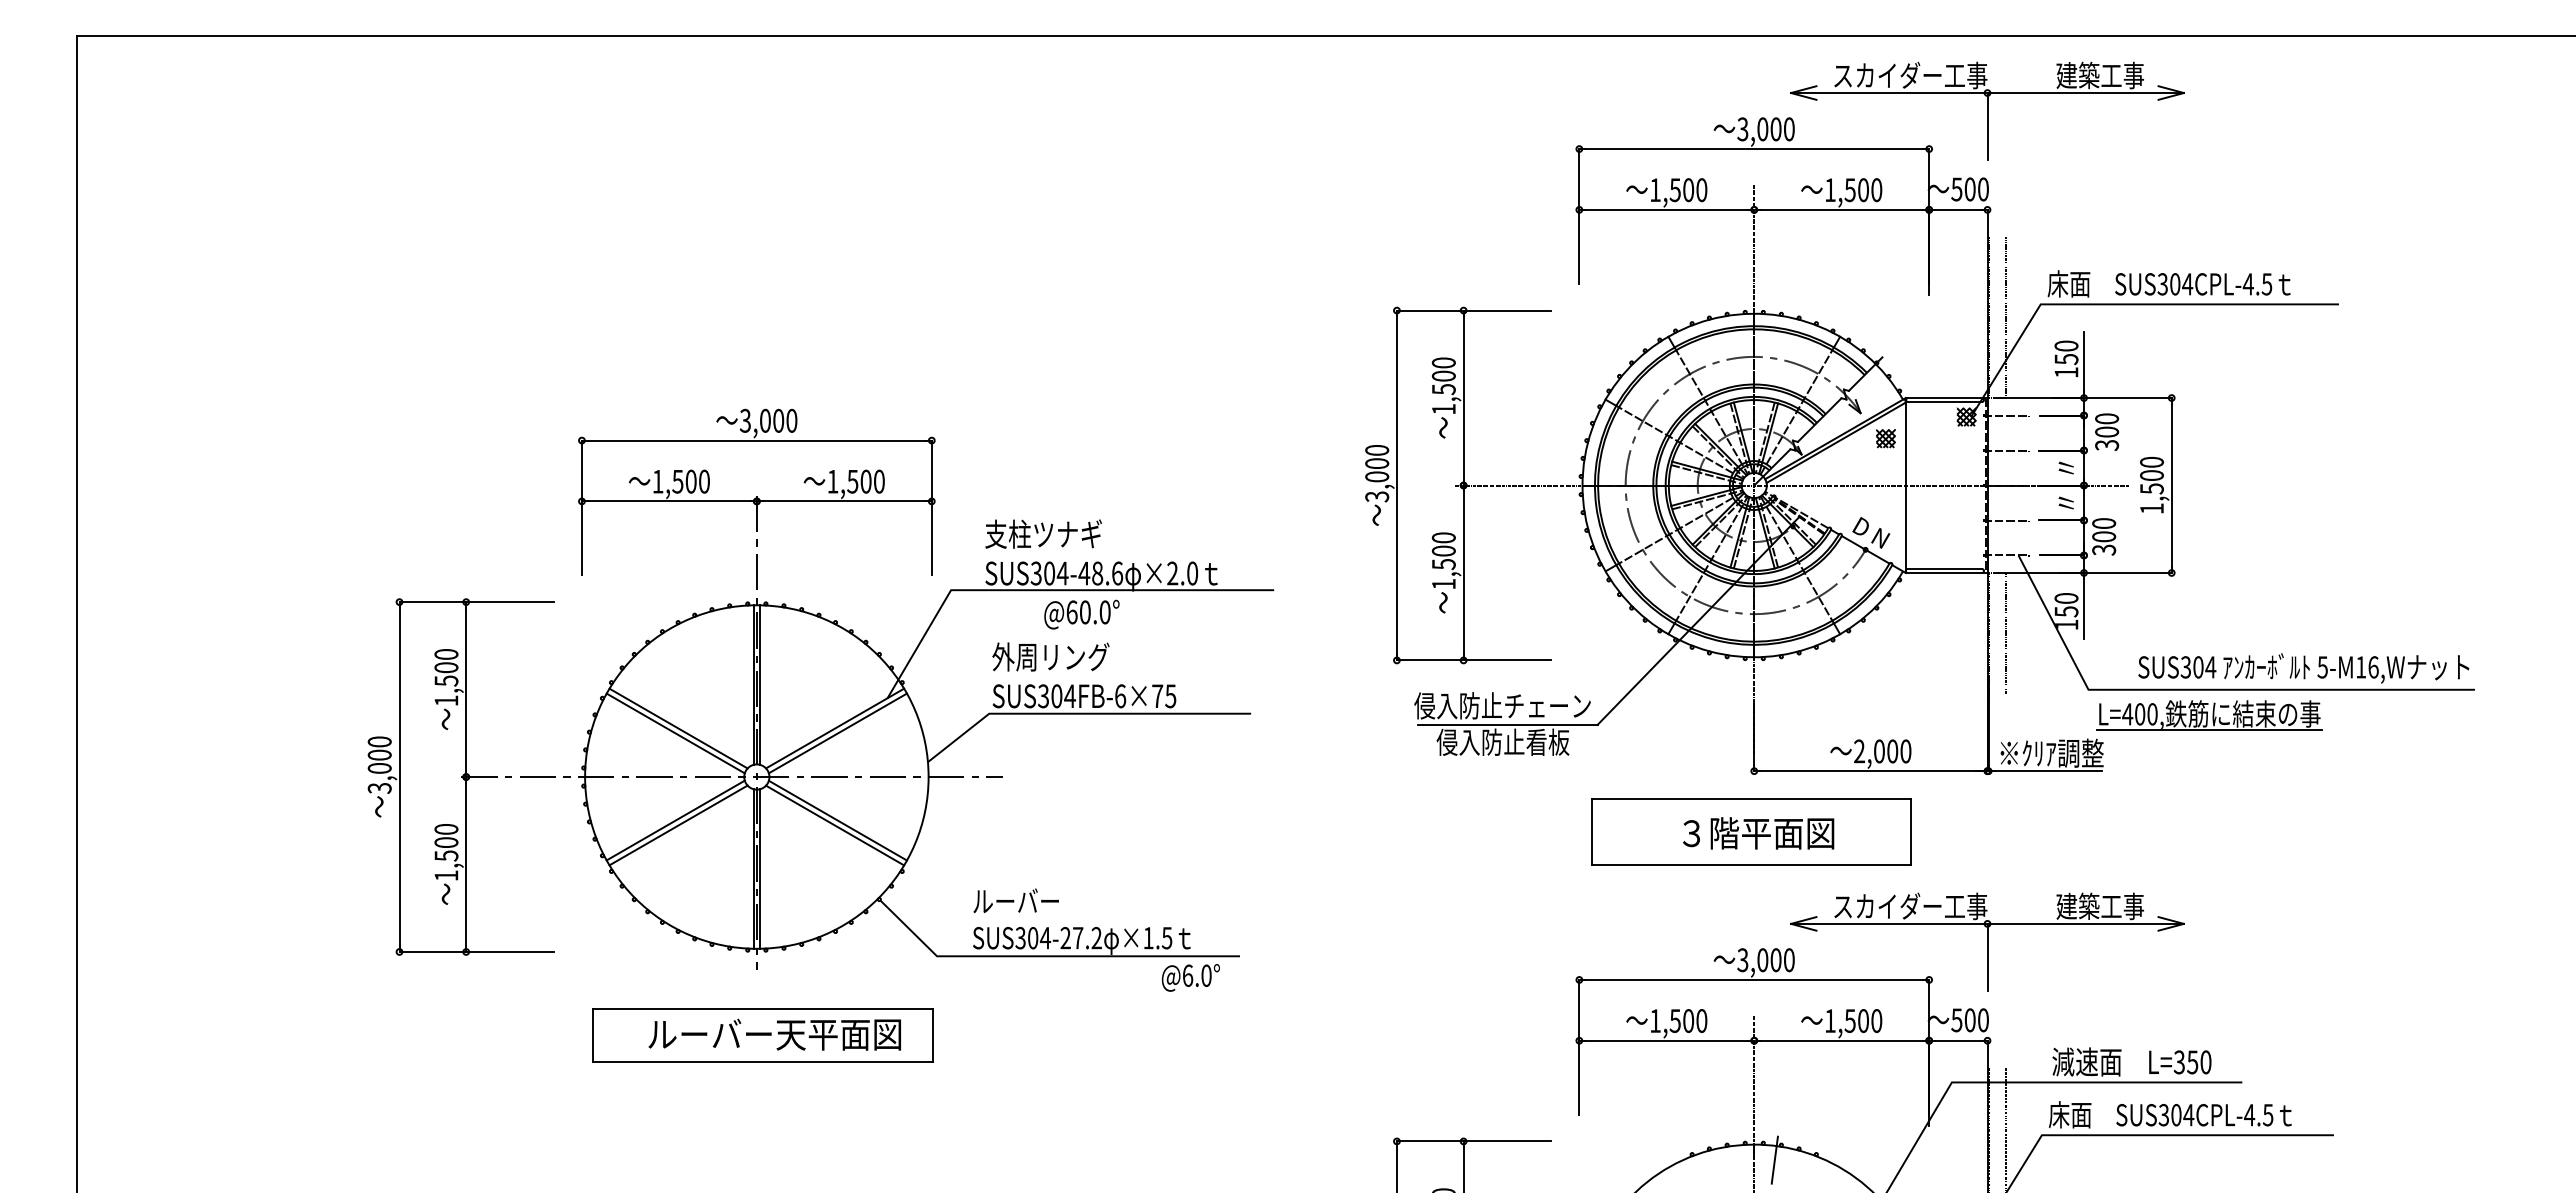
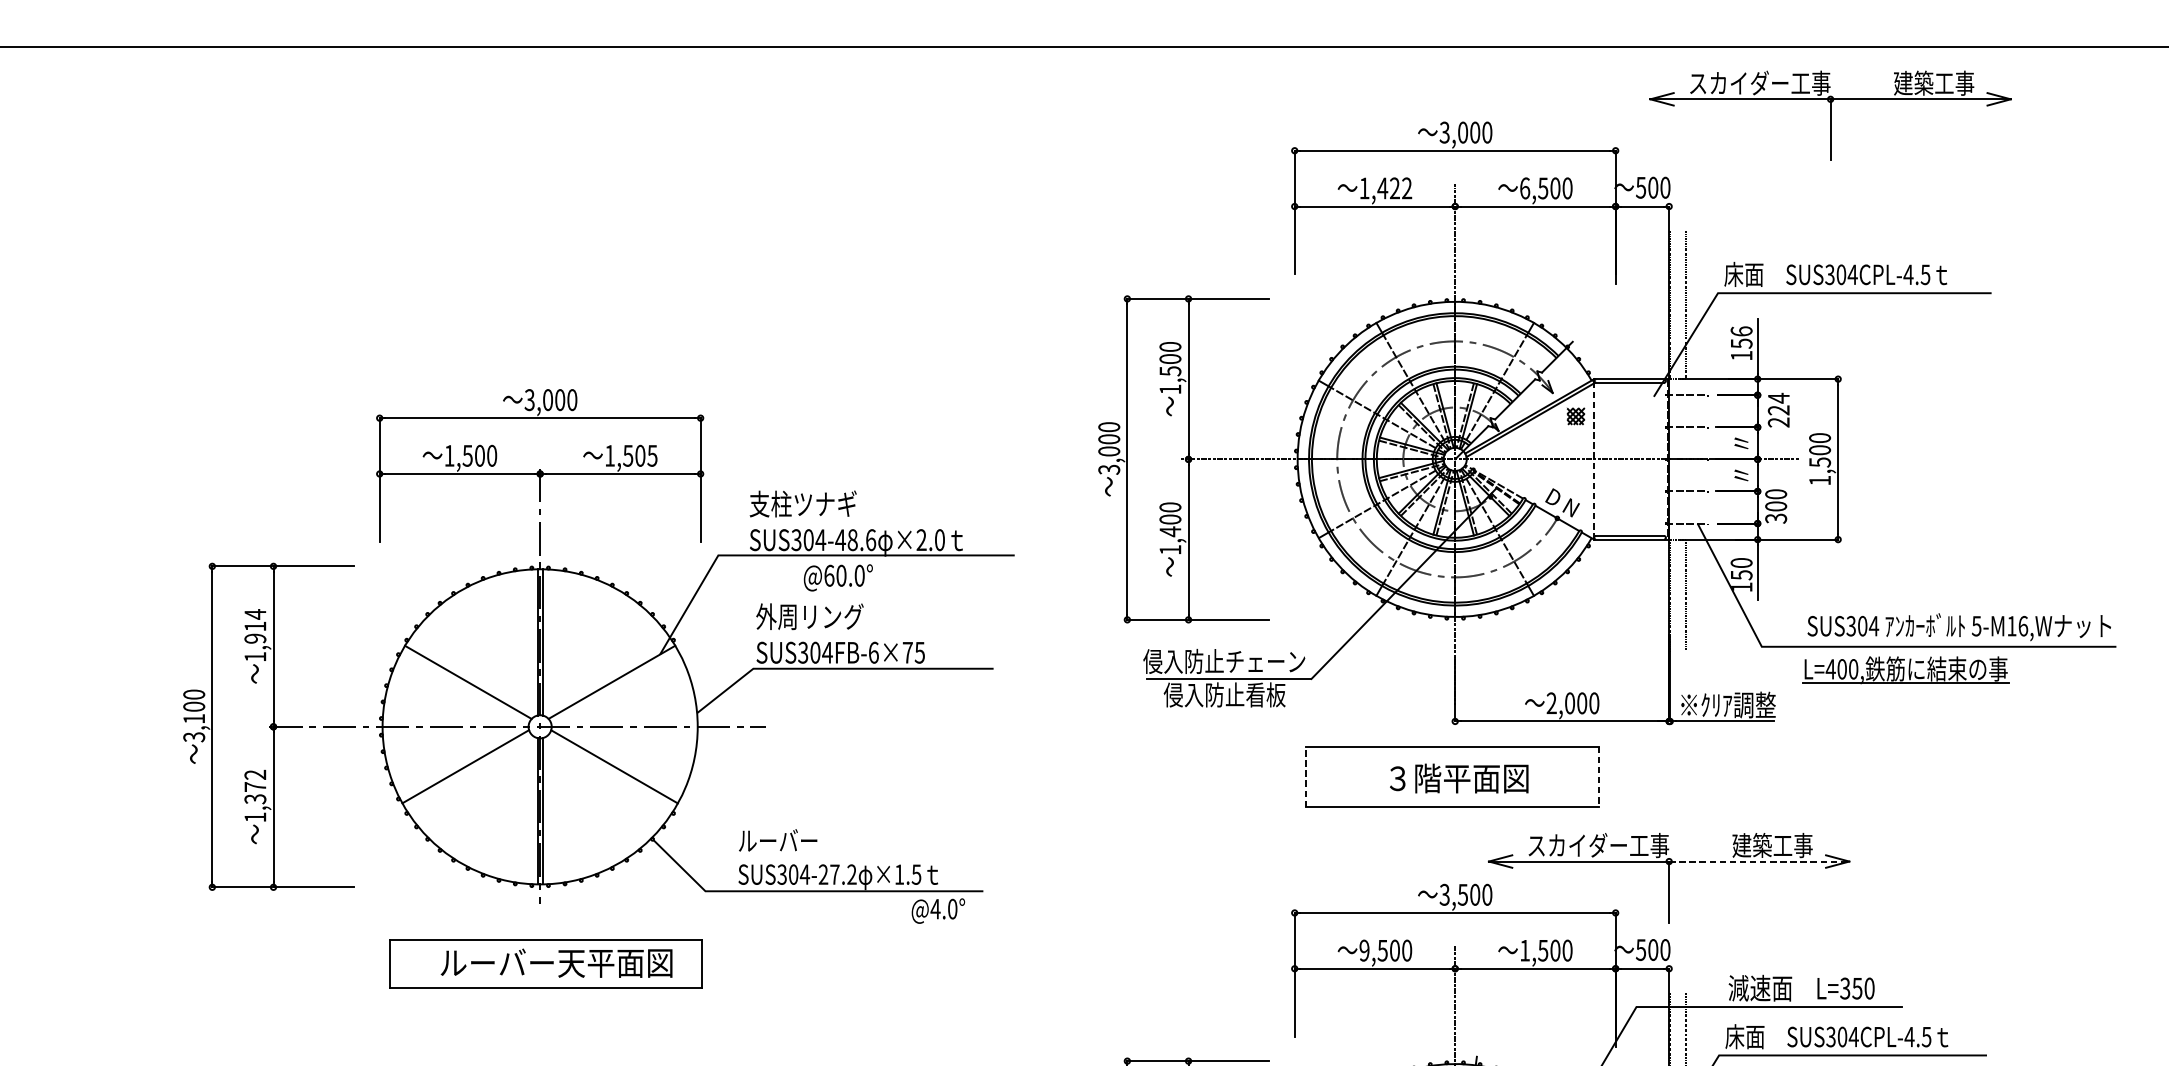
part: (1987, 110) -> (1830, 115), moved
text: (1688, 190) -> (1394, 188), 1,500 -> 1,422
text: (1830, 190) -> (1525, 188), 1,500 -> 6,500
text: (2066, 345) -> (1741, 330), 150 -> 156
hatch: (1966, 417) -> (1649, 396), removed
text: (2107, 431) -> (1779, 409), 300 -> 224
text: (878, 481) -> (651, 455), 1,500 -> 1,505
line: (1905, 485) -> (1593, 459), solid -> dashed
text: (1443, 564) -> (1170, 531), 1,500 -> 1,400
text: (446, 667) -> (255, 626), 1,500 -> 1,914
part: (2209, 715) -> (1905, 670), moved
line: (675, 733) -> (465, 686), removed
line: (837, 733) -> (614, 686), removed
text: (379, 768) -> (193, 719), 3,000 -> 3,100
line: (678, 825) -> (468, 771), removed
line: (835, 825) -> (612, 771), removed
line: (1592, 831) -> (1306, 776), solid -> dashed
line: (1911, 831) -> (1599, 776), solid -> dashed
text: (446, 842) -> (255, 786), 1,500 -> 1,372
line: (2086, 923) -> (1759, 861), solid -> dashed
text: (1762, 960) -> (1462, 895), 3,000 -> 3,500
text: (1187, 975) -> (935, 908), @6.0° -> @4.0°
text: (1655, 1020) -> (1364, 950), 1,500 -> 9,500

